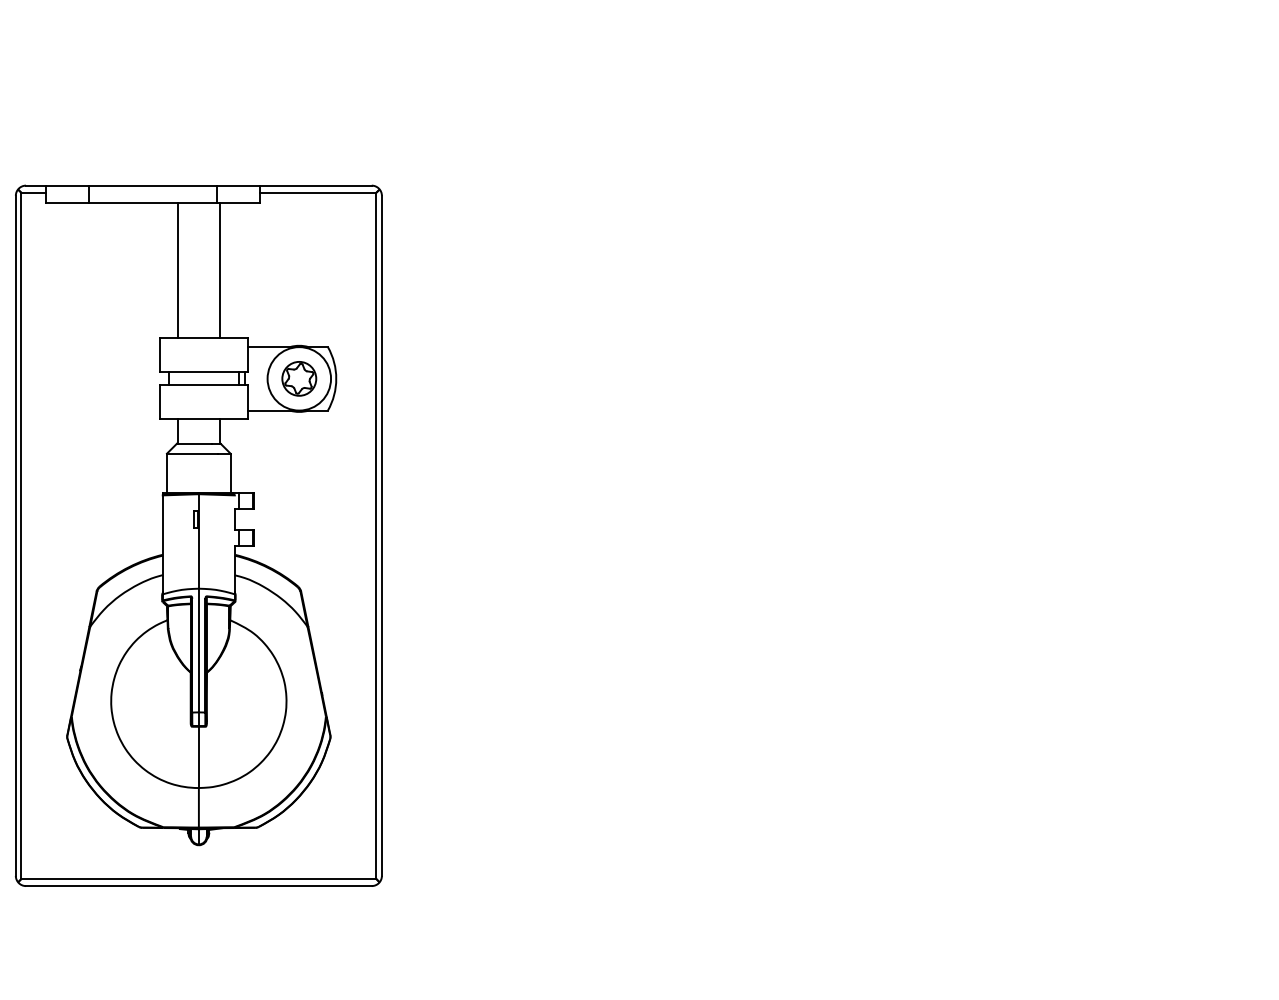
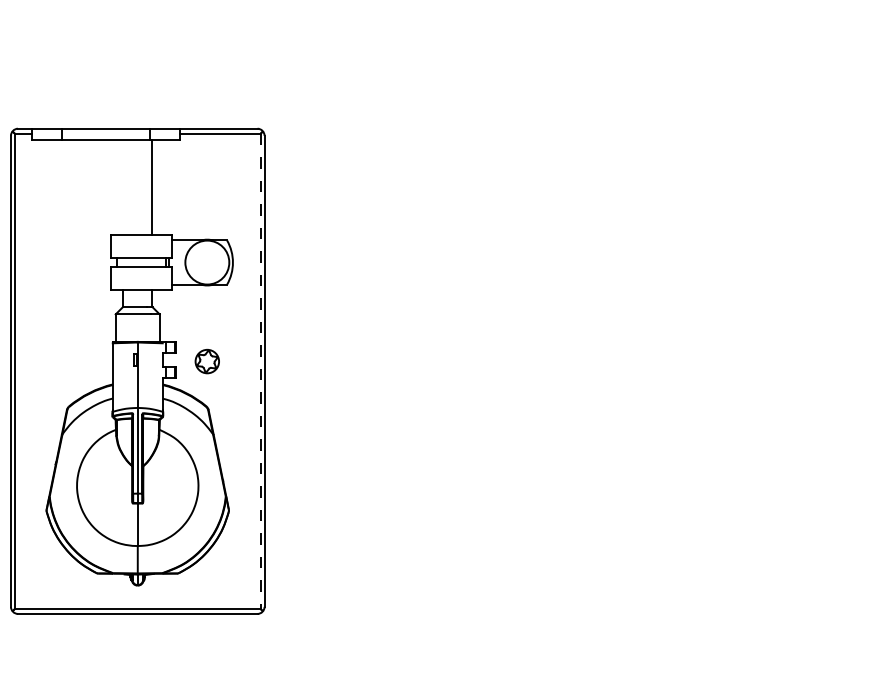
line: (178, 270) -> (123, 187), removed
part: (298, 378) -> (206, 361), moved
line: (376, 536) -> (260, 371), solid -> dashed

